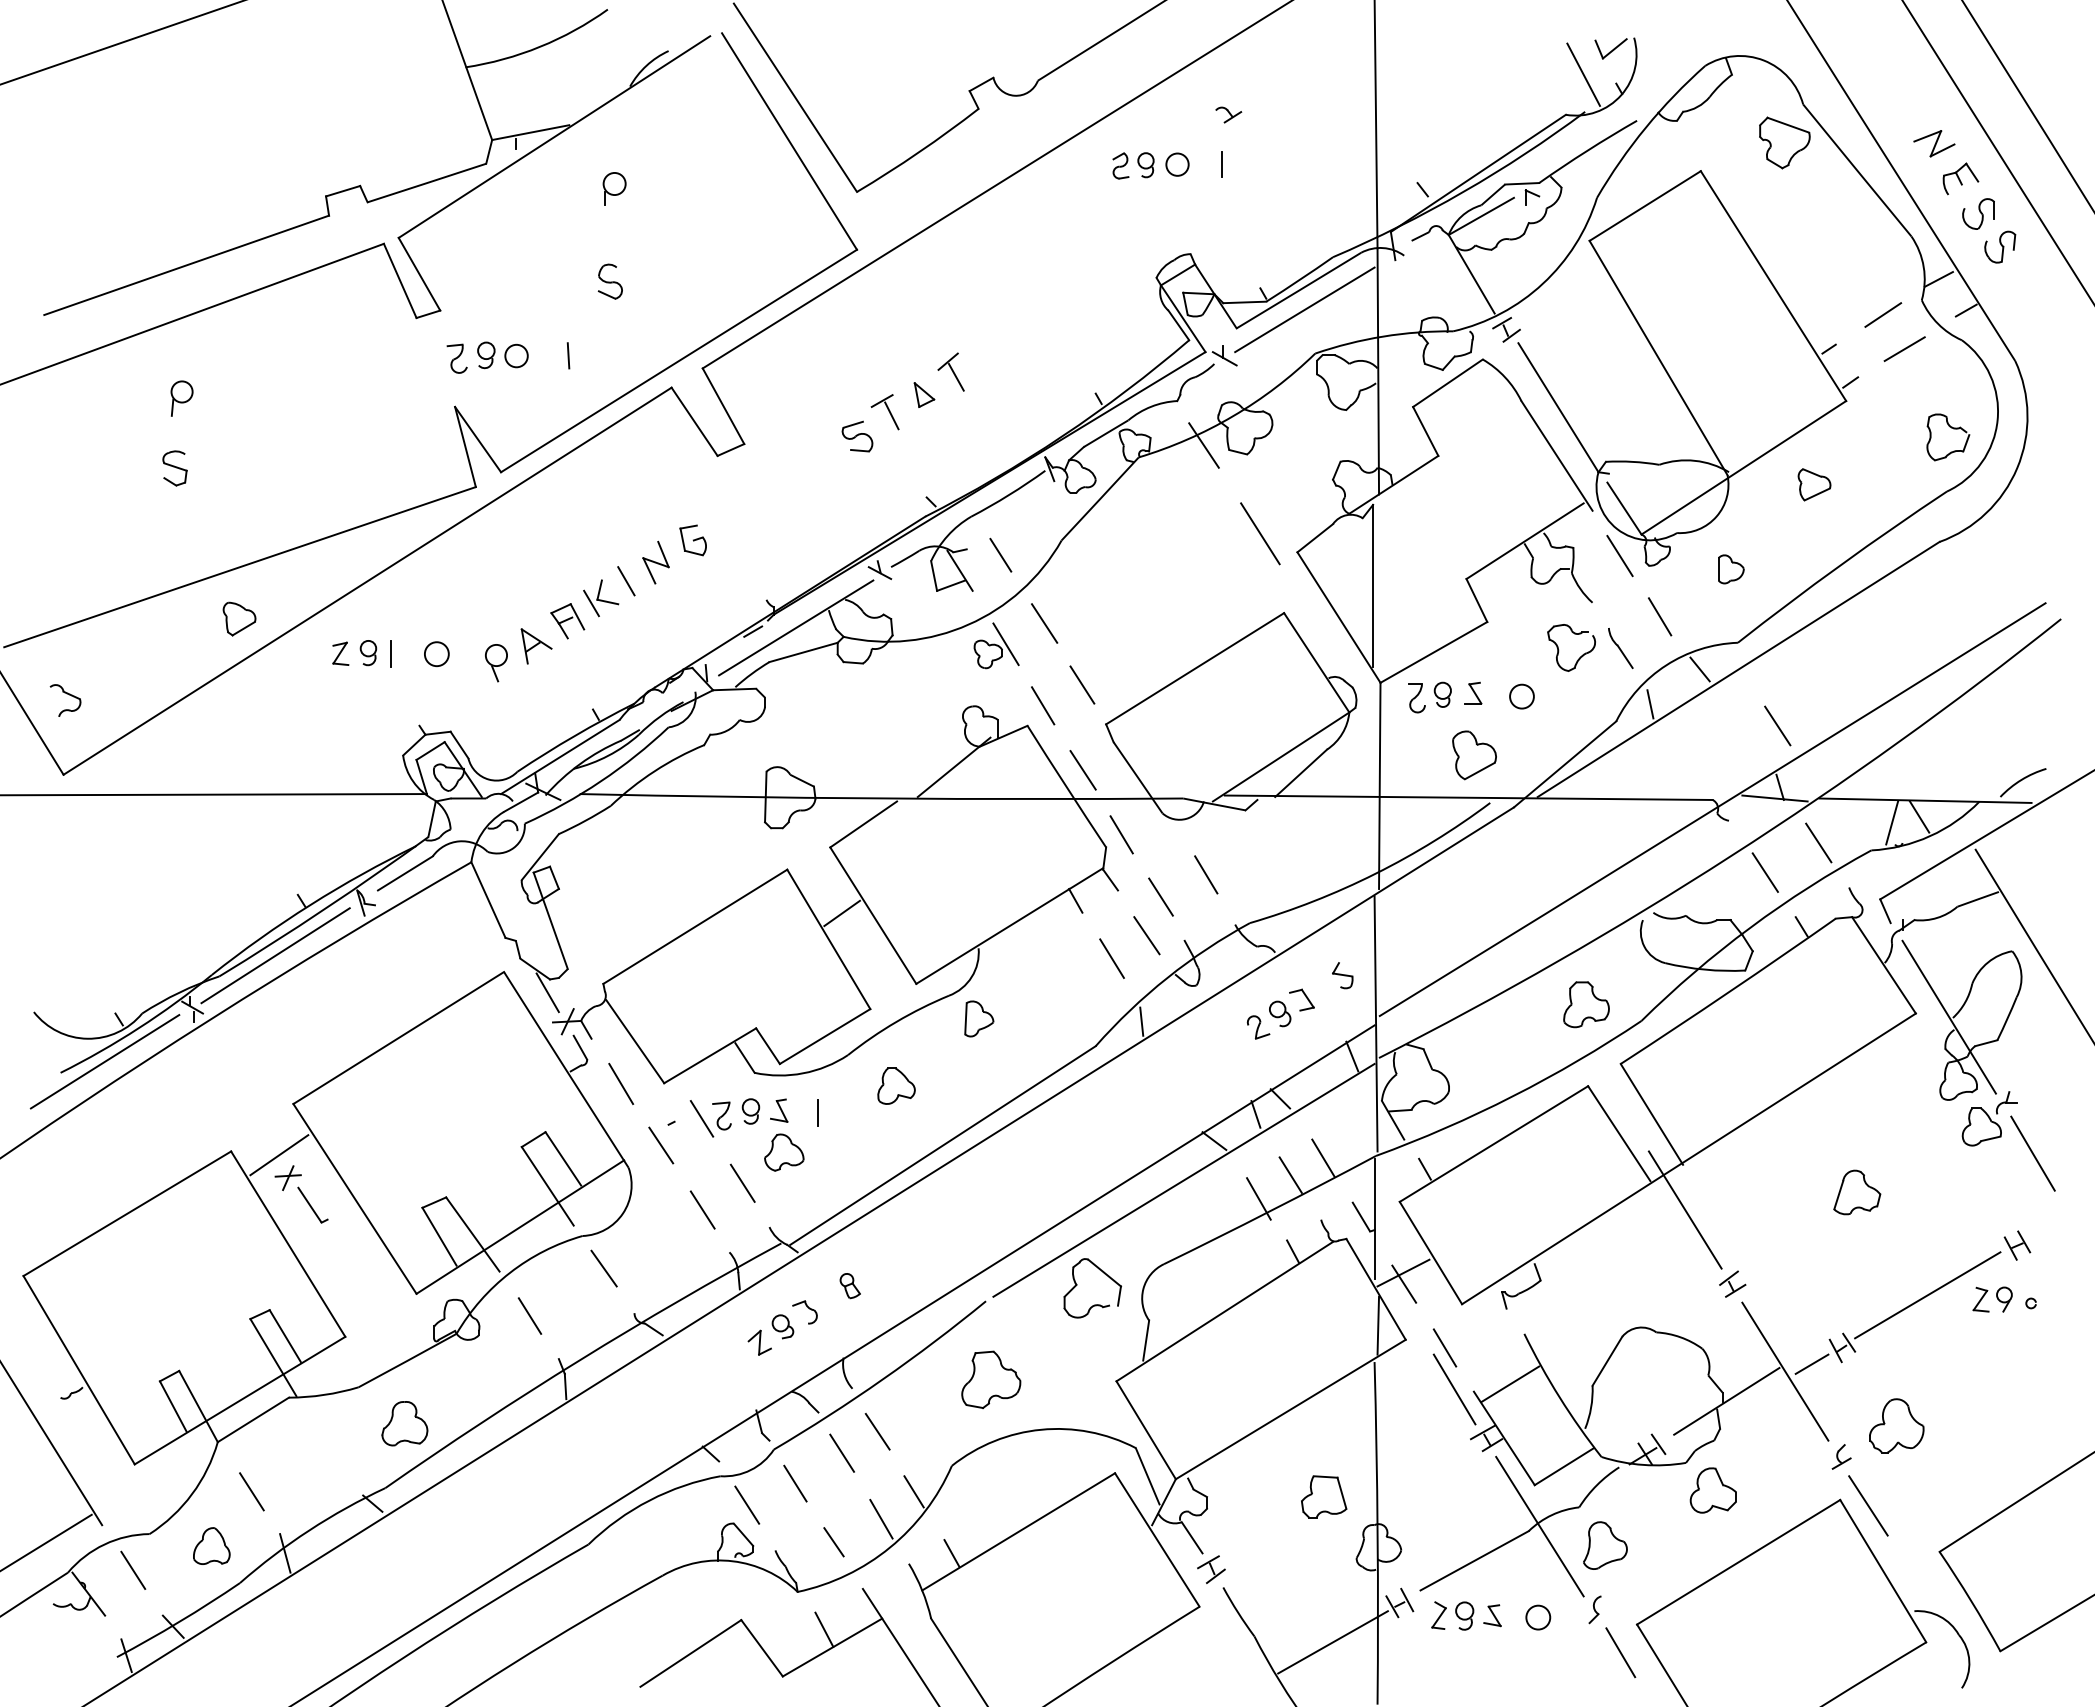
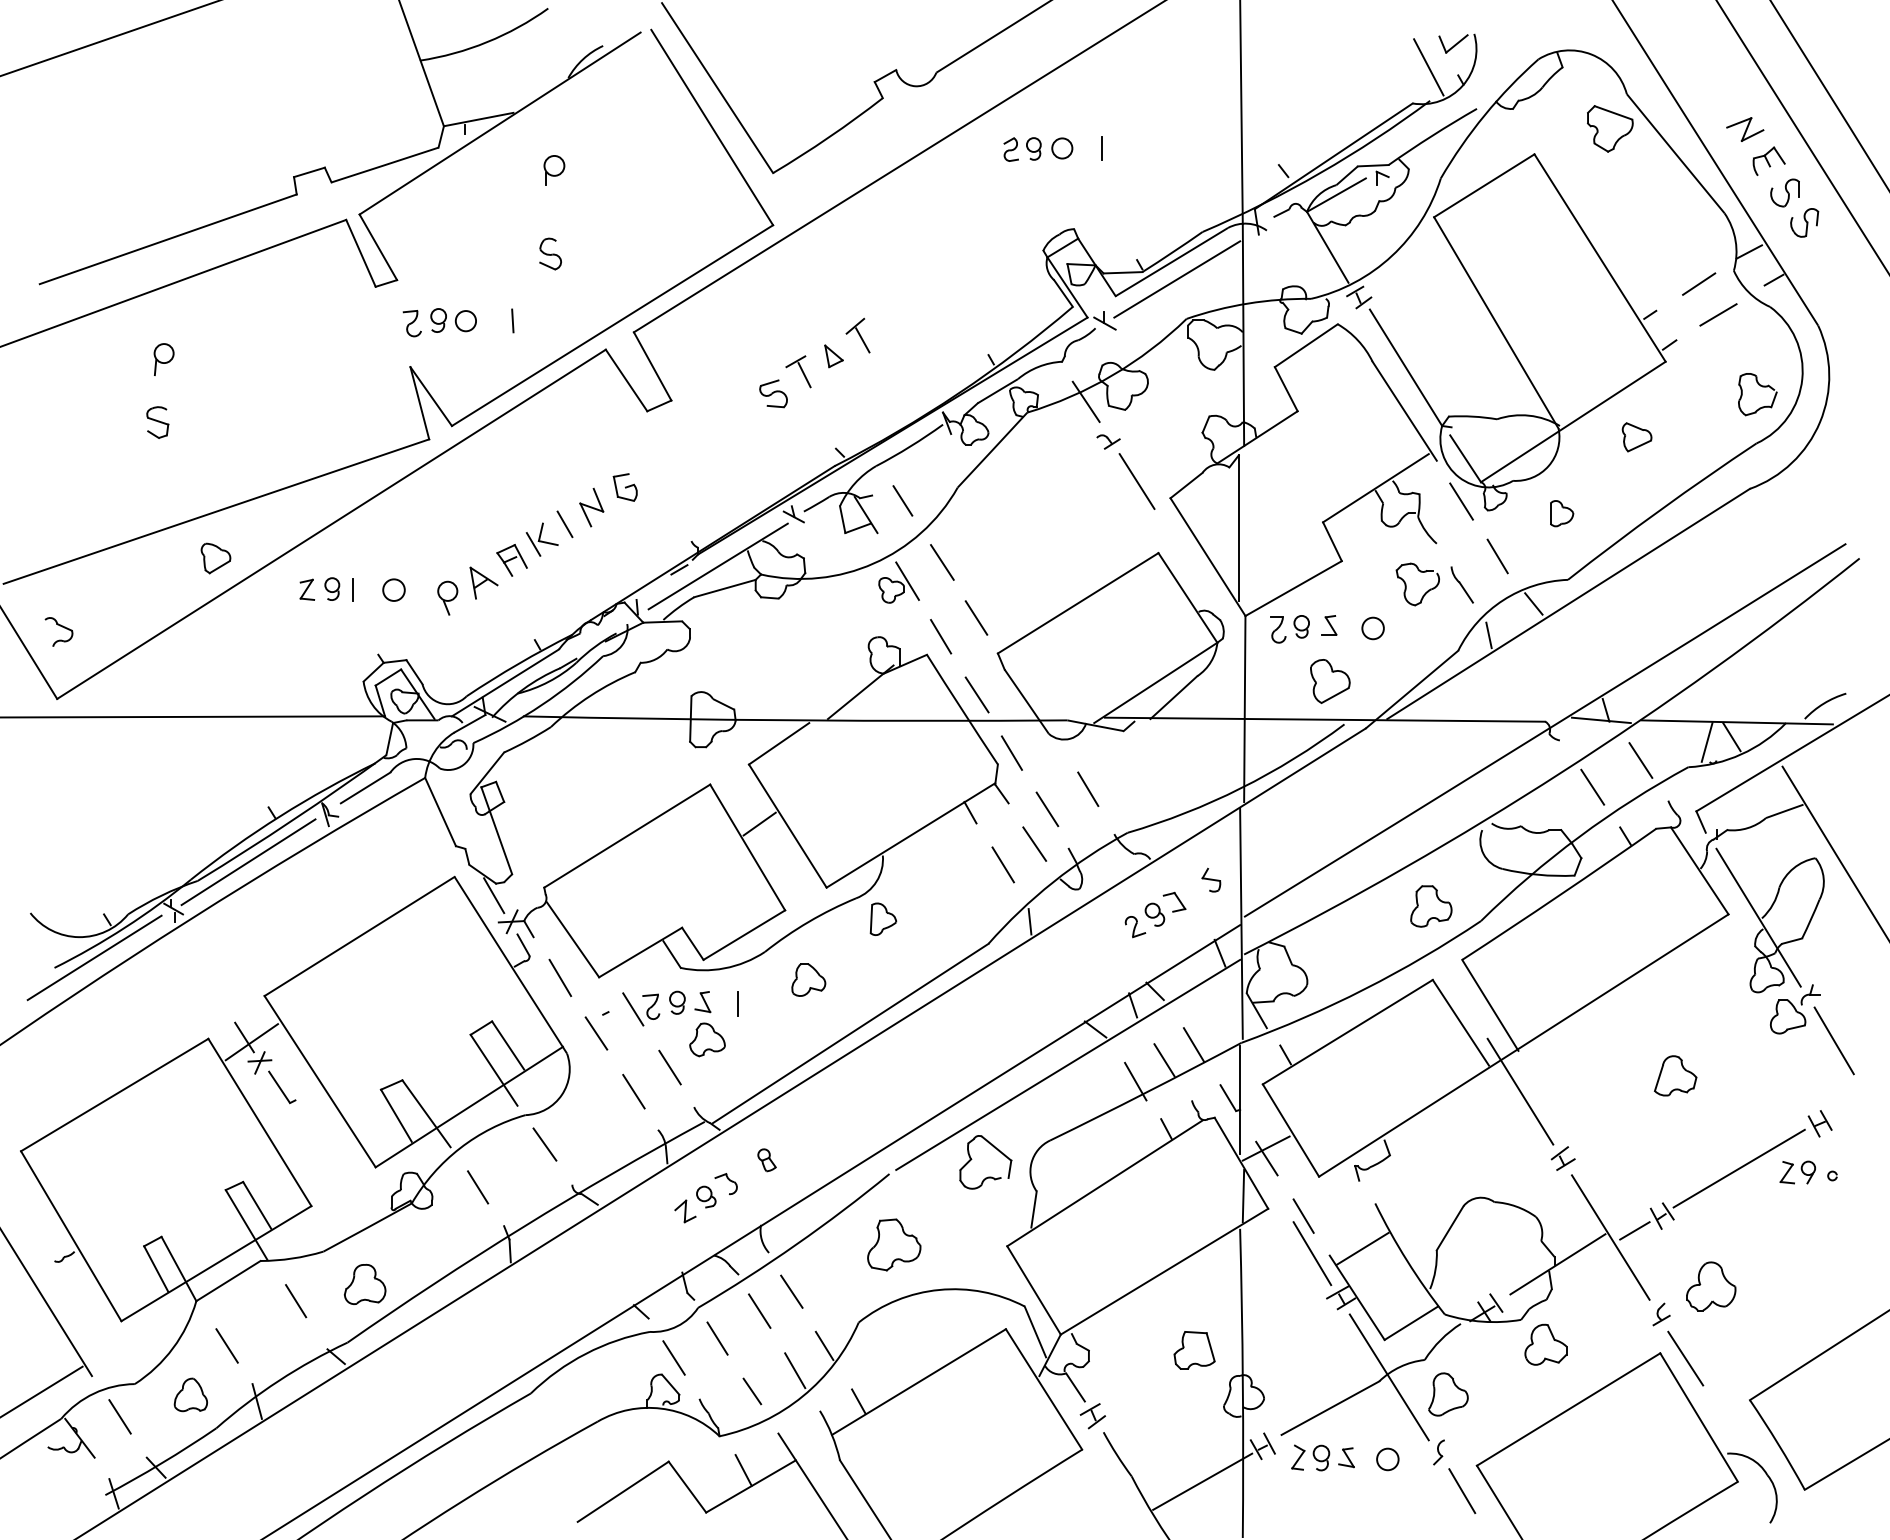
part: (1228, 114) -> (1108, 441), moved
line: (1777, 725) -> (1603, 654), removed
line: (270, 1149) -> (243, 1037), added
line: (328, 1441) -> (296, 1300), added

